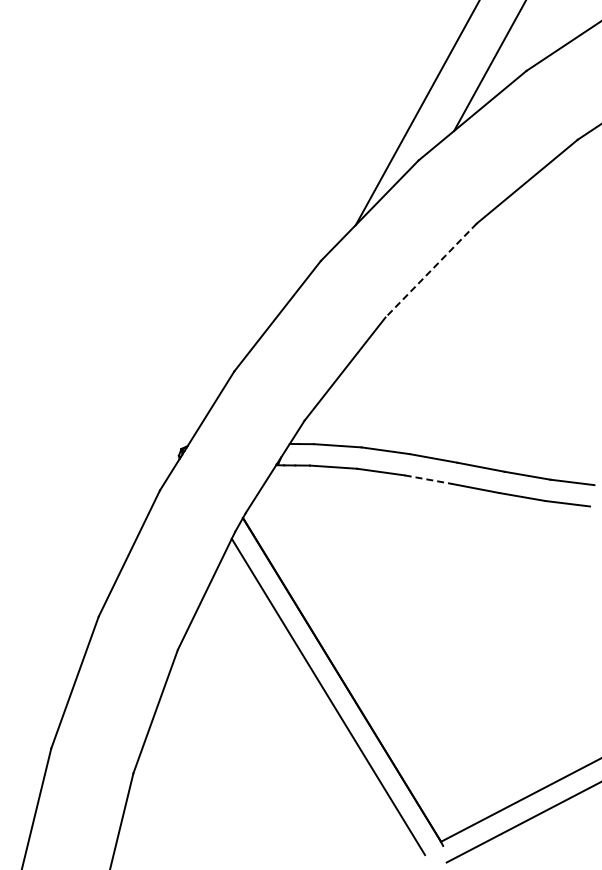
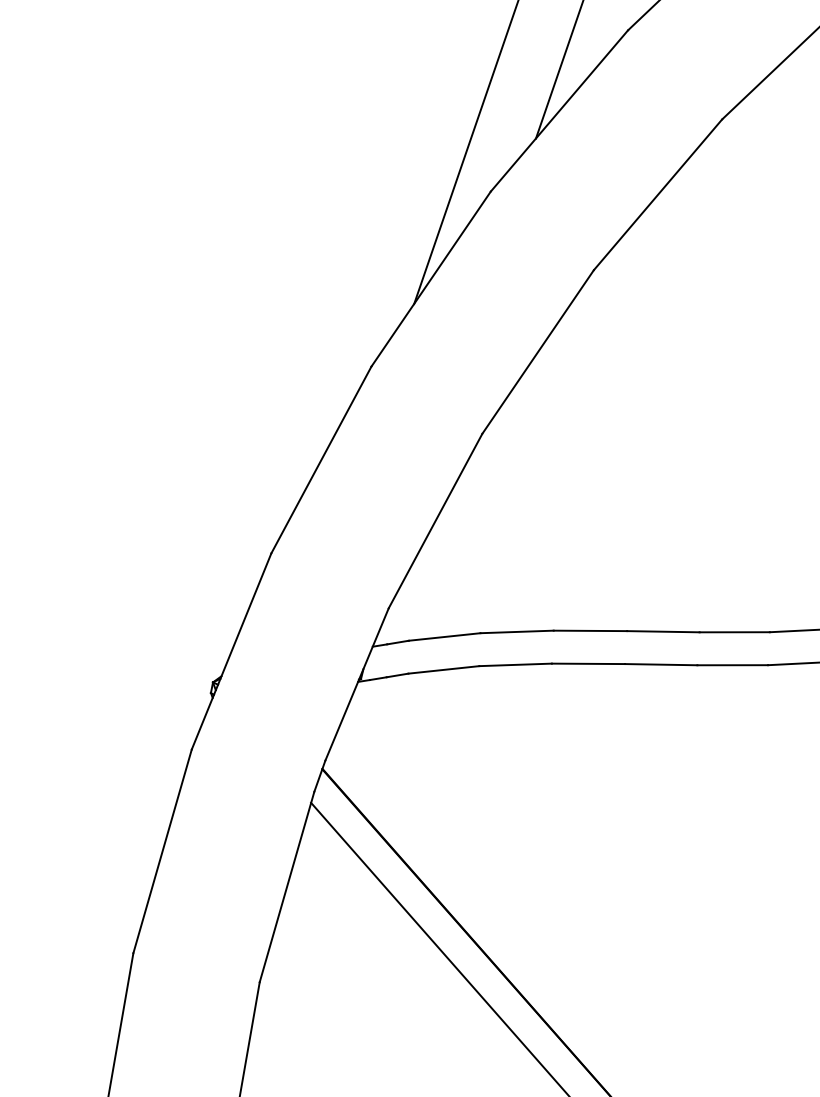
line: (431, 270) -> (538, 351), dashed -> solid
line: (428, 479) -> (588, 663), dashed -> solid

